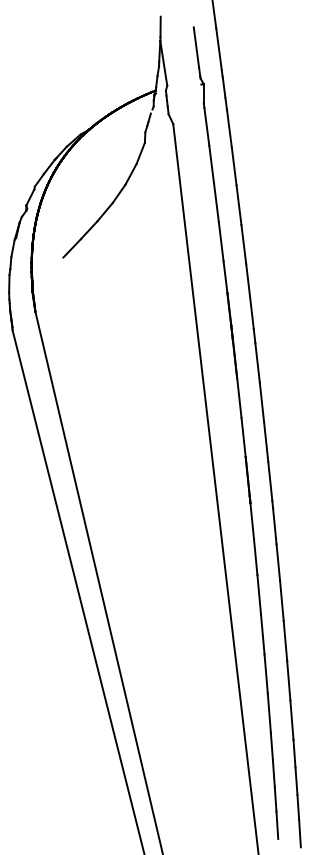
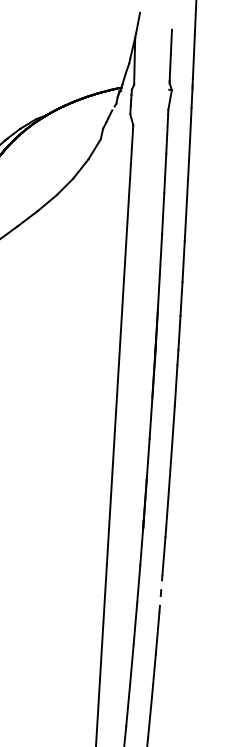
line: (278, 562) -> (161, 593), solid -> dashed

